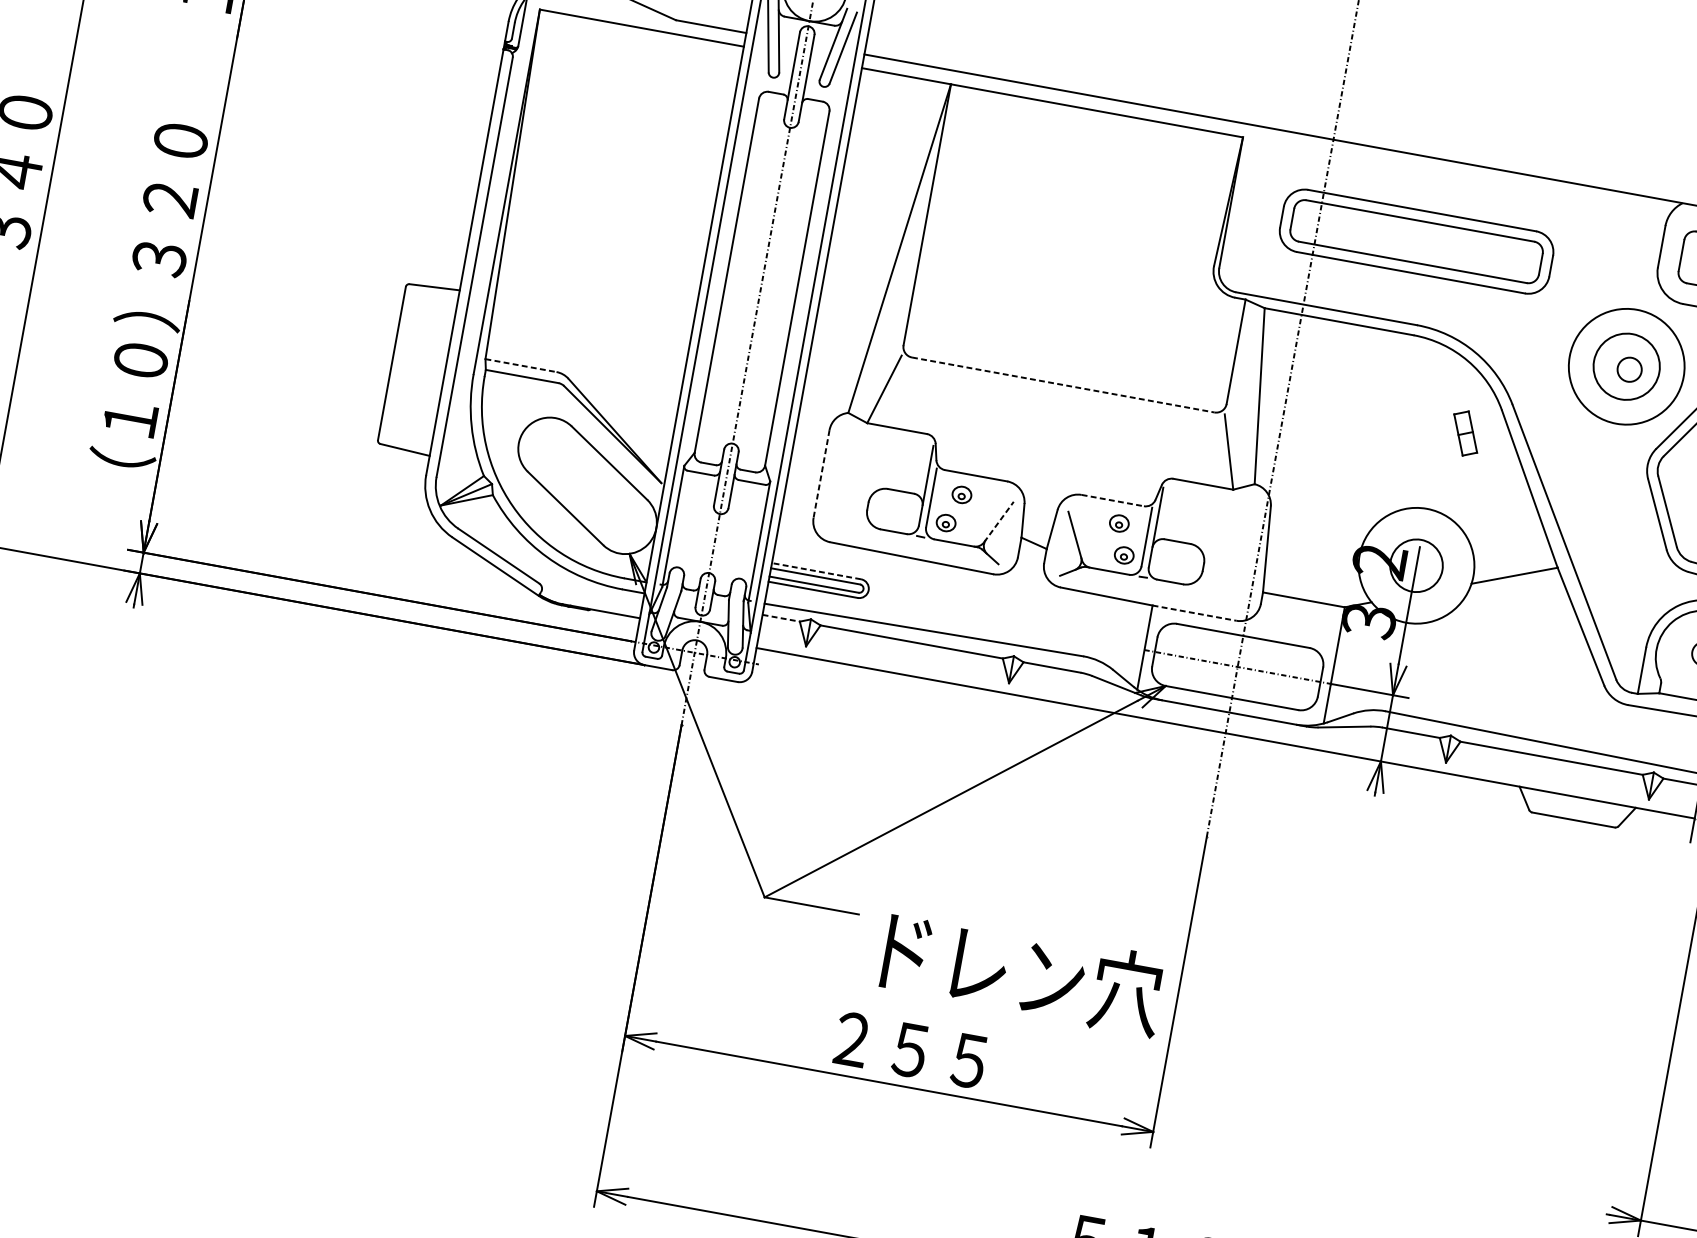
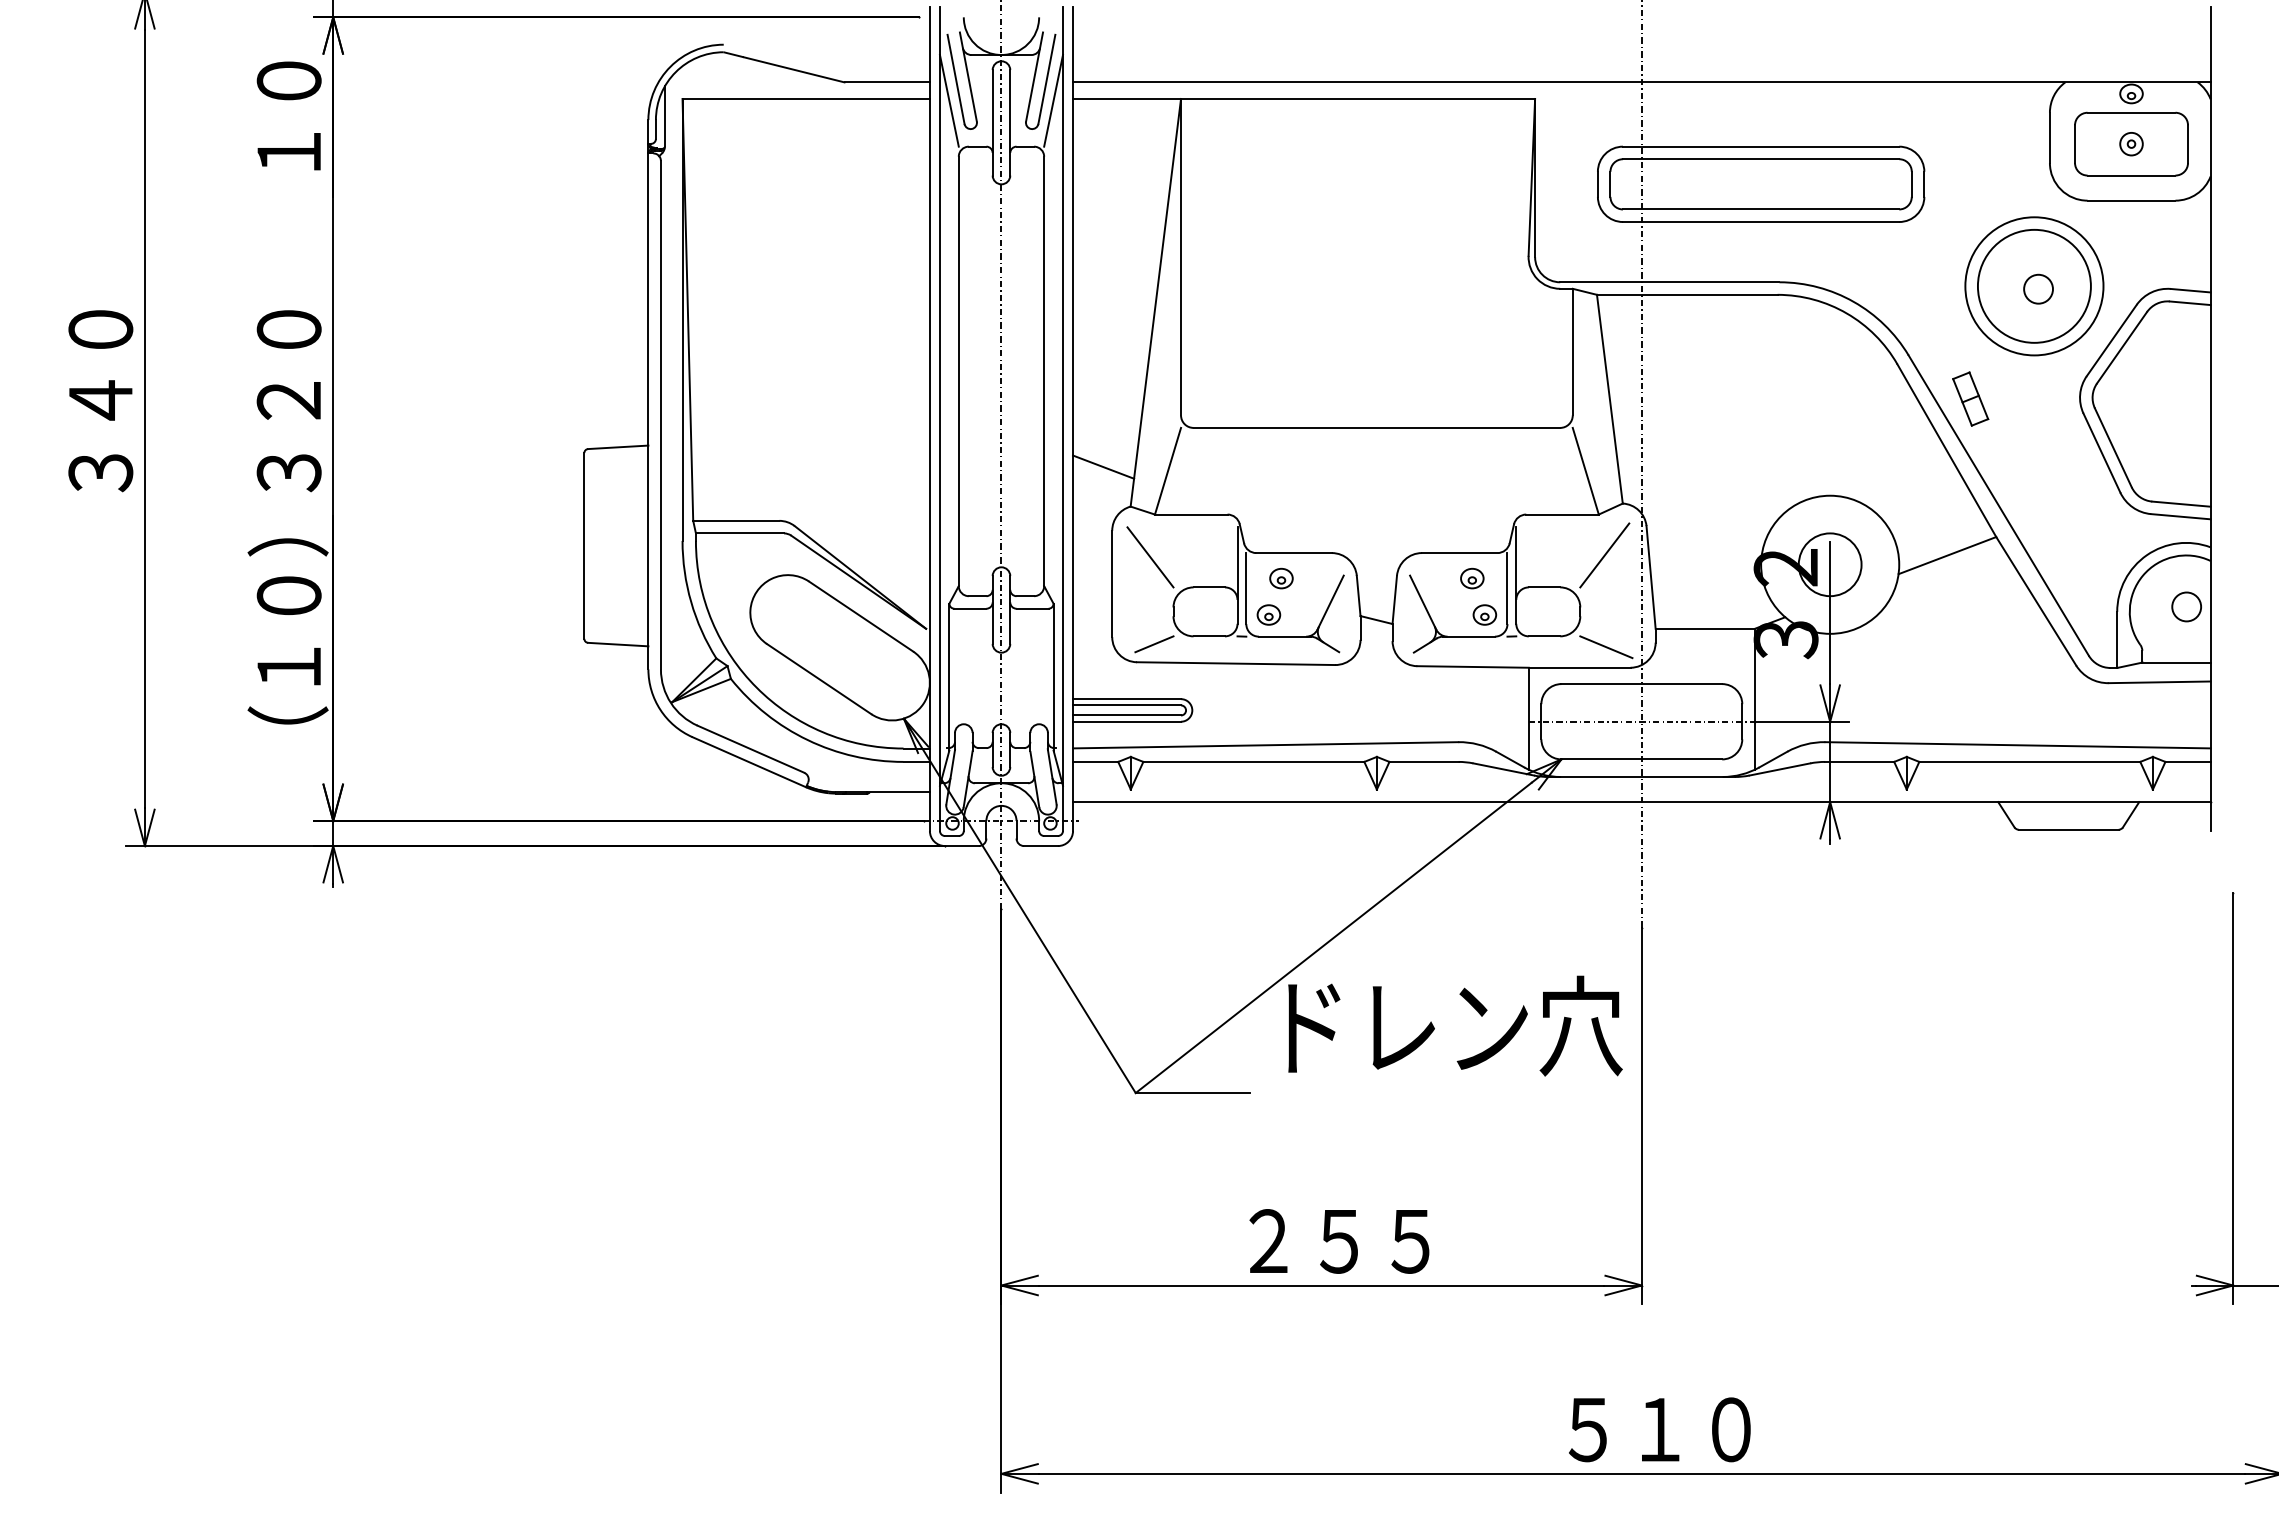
line: (759, 50) -> (948, 100), added
line: (845, 66) -> (1053, 100), added
line: (521, 365) -> (736, 520), dashed -> solid
circle: (1626, 365) -> (2033, 285), size x1.43
line: (831, 375) -> (1103, 466), added
line: (1063, 384) -> (1377, 427), dashed -> solid
part: (1465, 433) -> (1970, 398), moved
line: (857, 457) -> (1150, 557), added
line: (821, 474) -> (1112, 584), dashed -> solid
line: (1112, 500) -> (1459, 553), dashed -> solid
line: (998, 521) -> (1330, 602), dashed -> solid
line: (1231, 524) -> (1604, 555), added
line: (847, 530) -> (1154, 644), added
line: (816, 571) -> (1127, 699), dashed -> solid
line: (1219, 600) -> (1606, 647), added
line: (1194, 612) -> (1579, 667), dashed -> solid
line: (781, 617) -> (1095, 761), dashed -> solid
text: (1023, 972) -> (1455, 1025), moved

